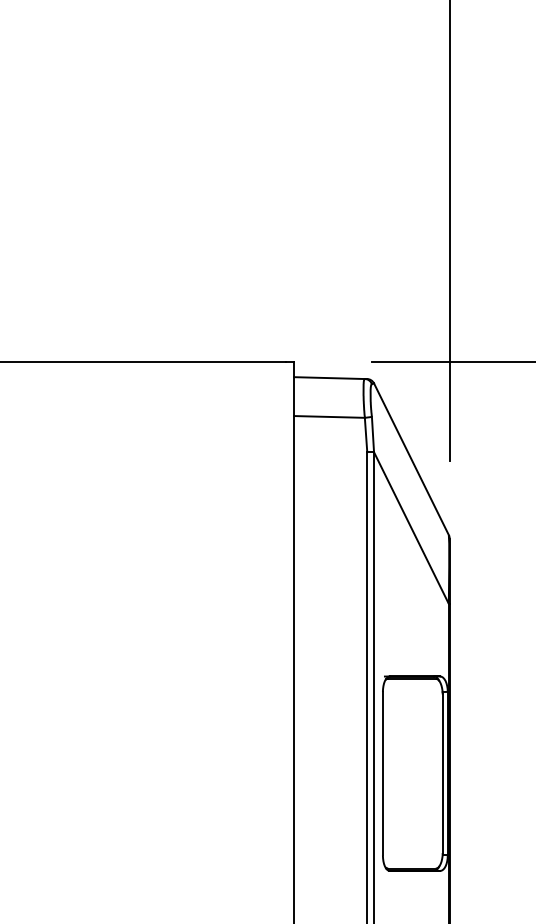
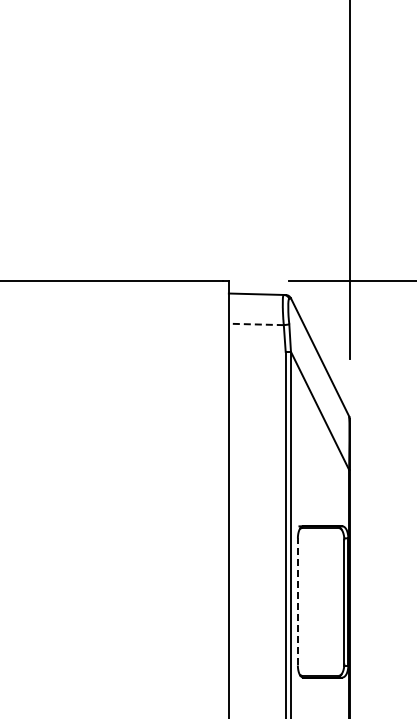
line: (328, 416) -> (255, 324), solid -> dashed
line: (382, 773) -> (297, 601), solid -> dashed

